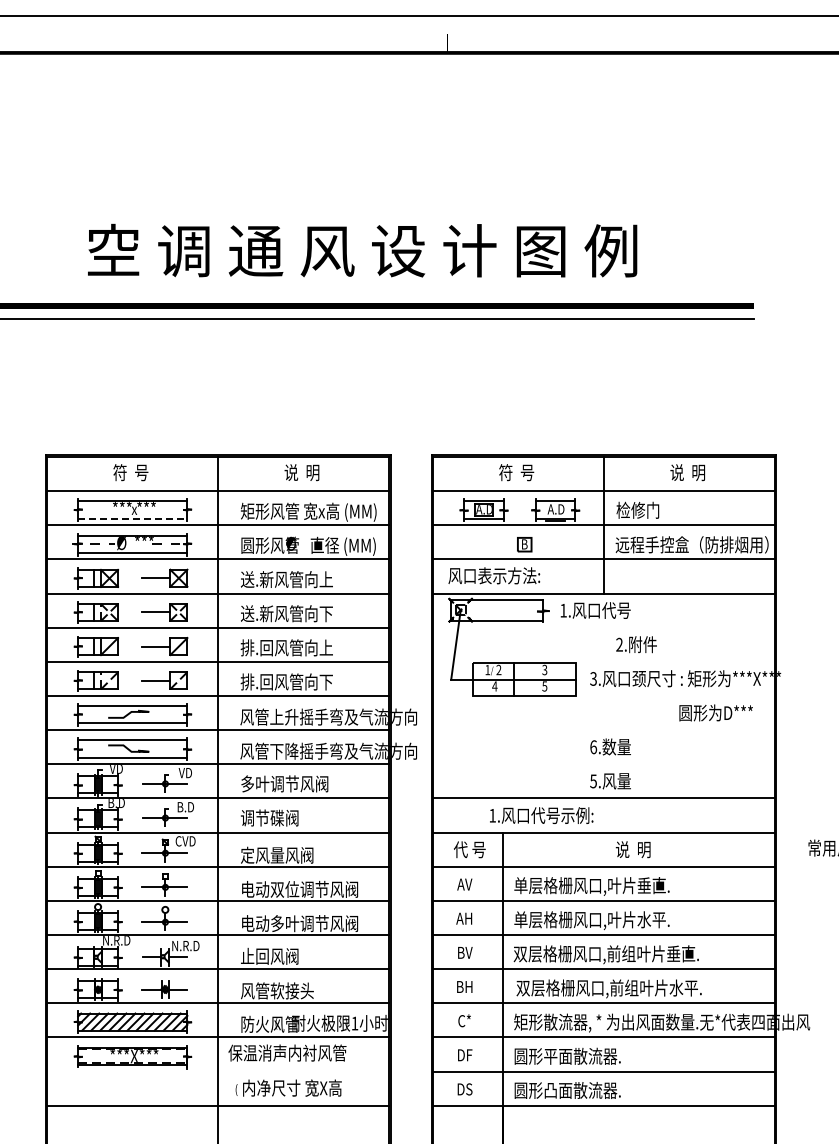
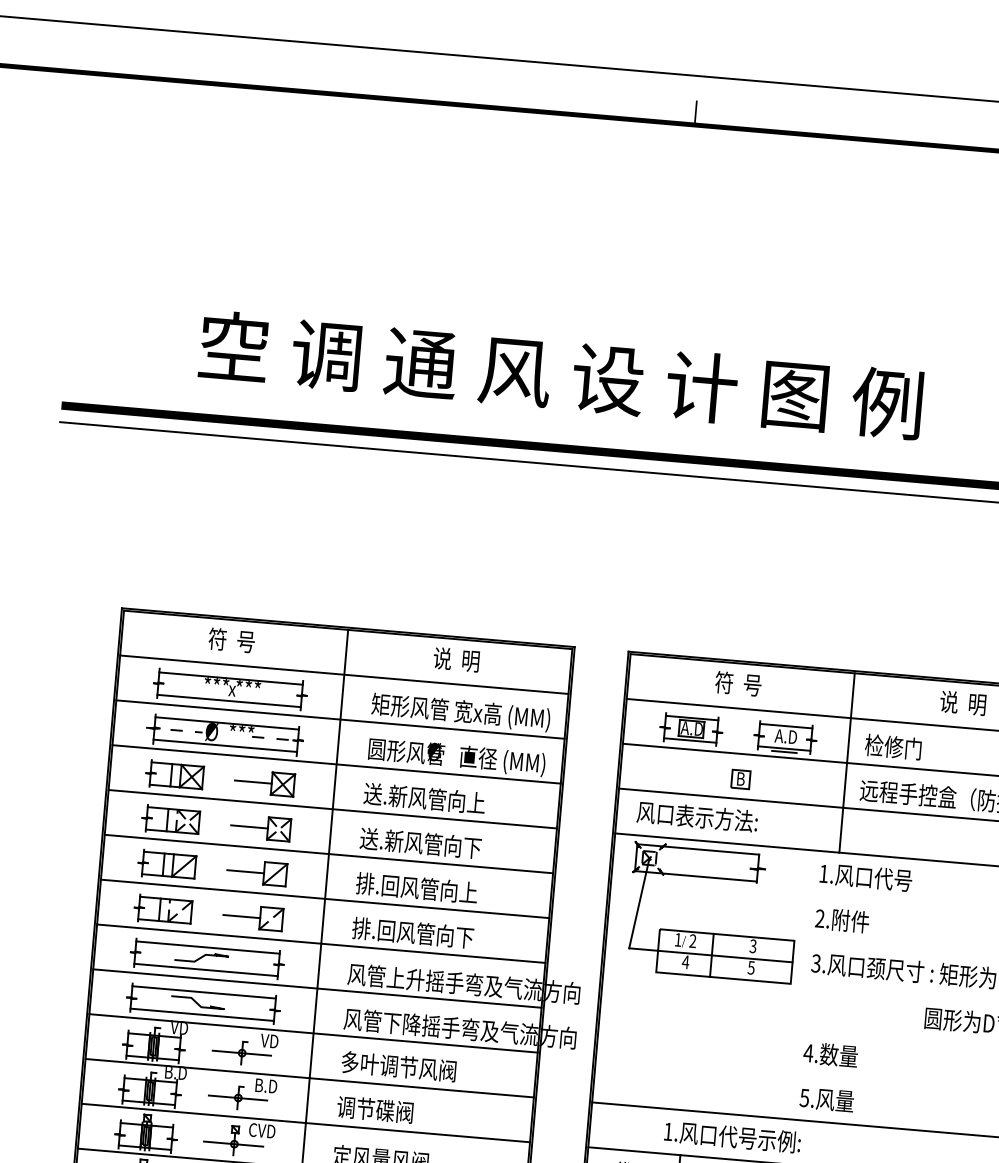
line: (132, 518) -> (228, 700), dashed -> solid
text: (595, 610) -> (865, 877), moved
text: (636, 644) -> (842, 920), moved
text: (593, 747) -> (808, 1053), 6. -> 4.

